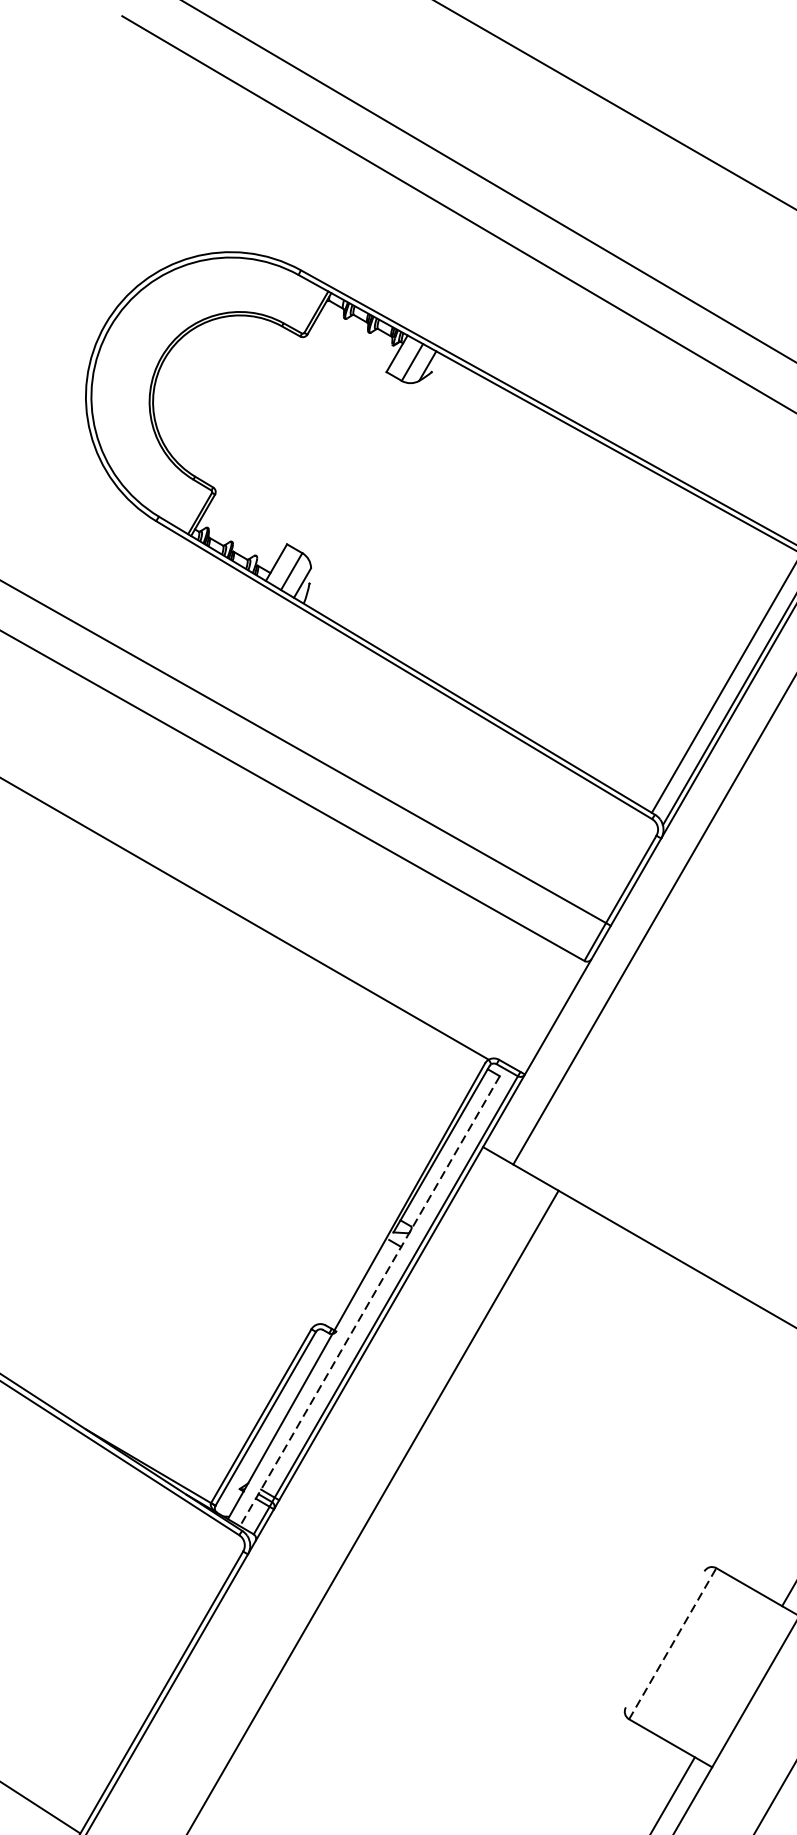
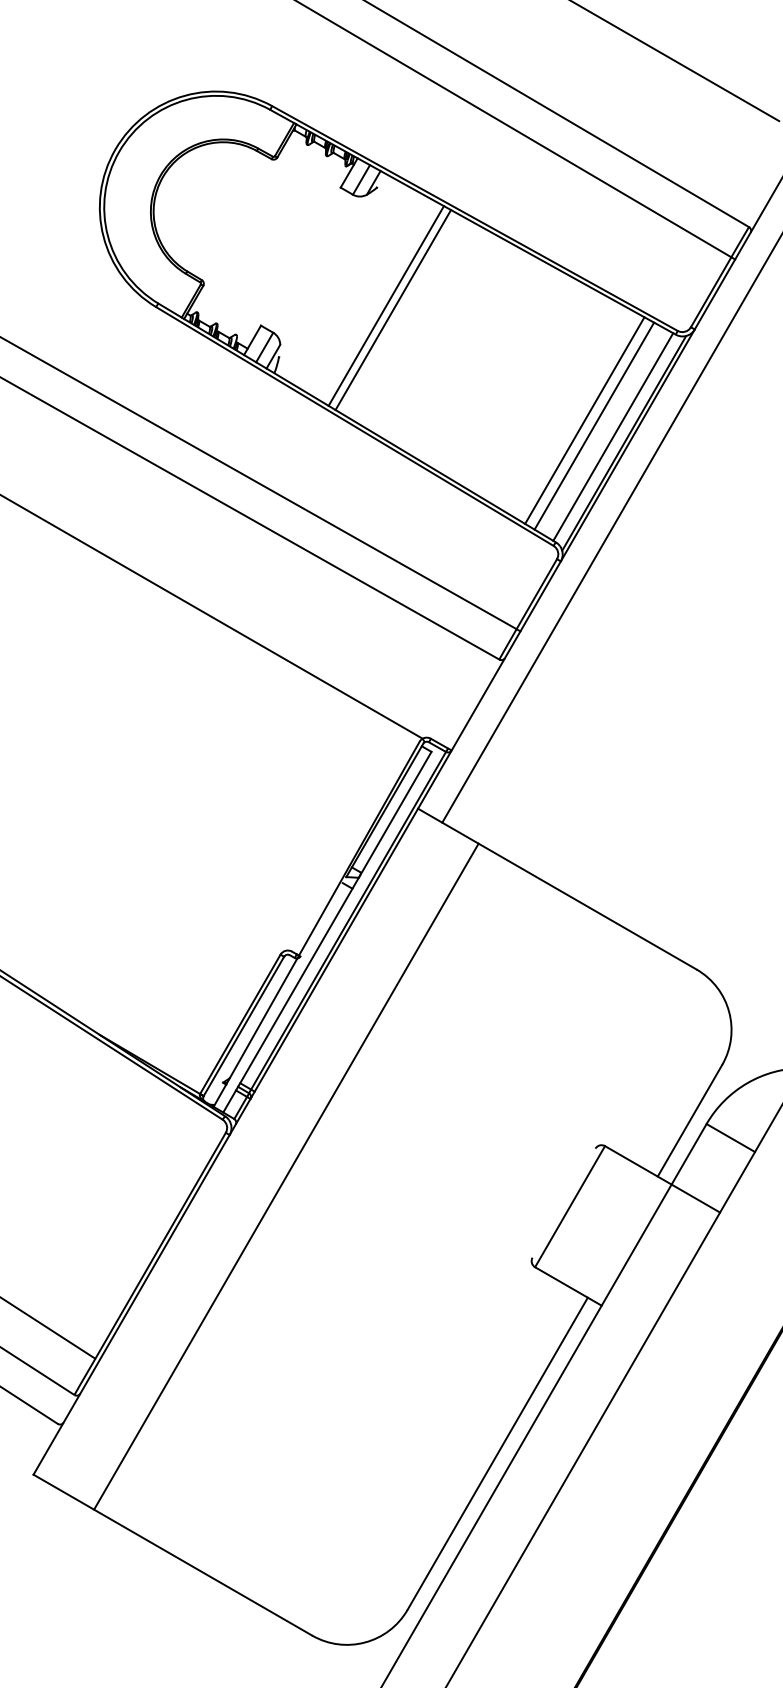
line: (442, 519) -> (385, 305), added
line: (452, 525) -> (393, 310), added
line: (690, 662) -> (584, 420), added
line: (703, 668) -> (594, 425), added
line: (370, 1301) -> (327, 932), dashed -> solid
line: (673, 1643) -> (570, 1206), dashed -> solid

